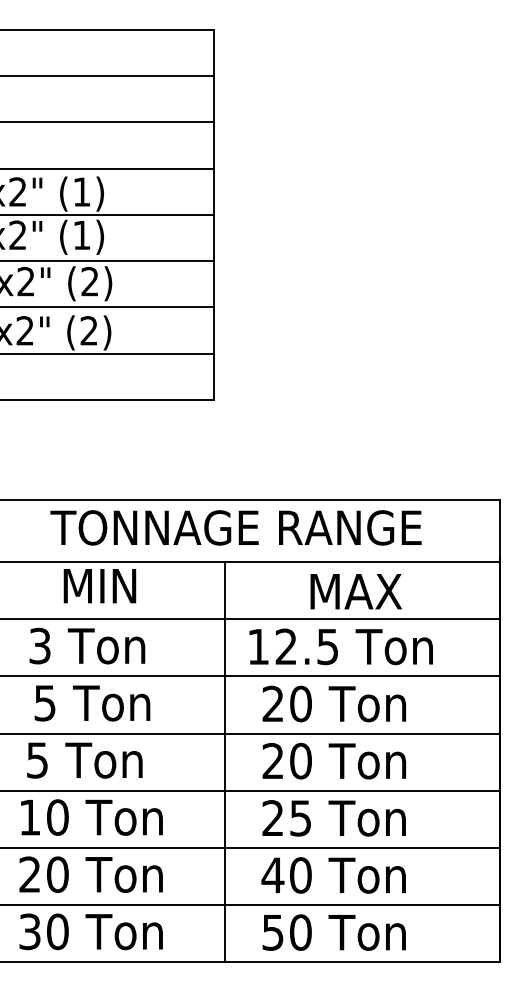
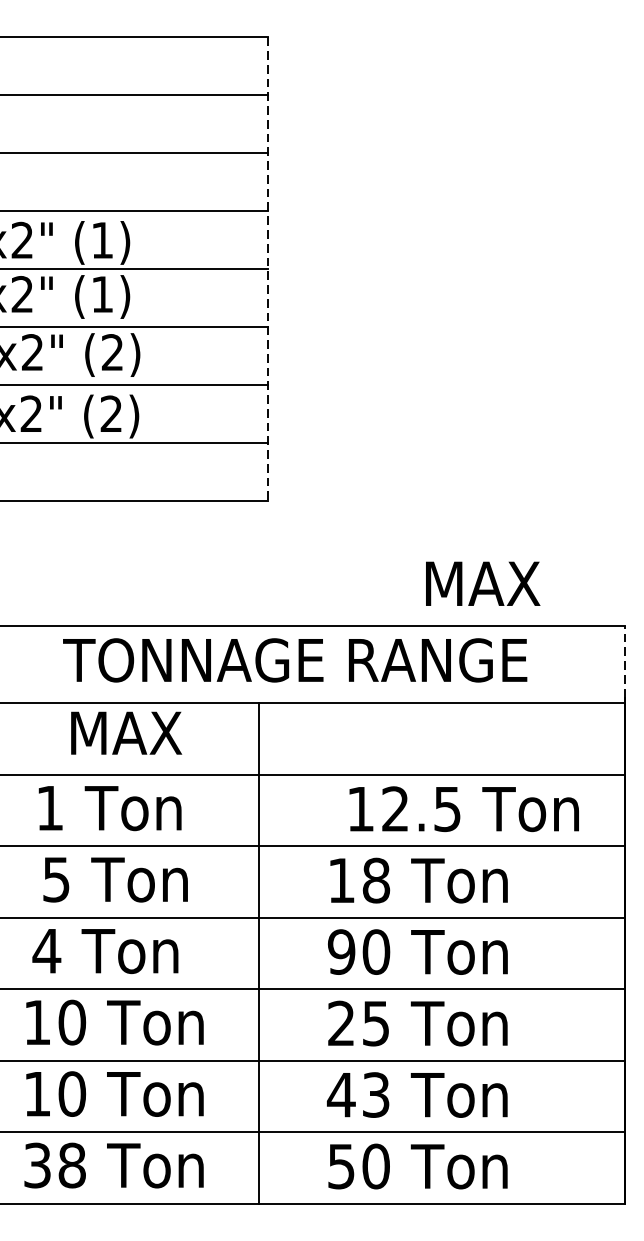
line: (213, 215) -> (266, 269), solid -> dashed
line: (499, 529) -> (624, 662), solid -> dashed
text: (101, 586) -> (126, 733), MIN -> MAX
text: (355, 591) -> (482, 583), moved
text: (39, 645) -> (49, 807), 3 -> 1
text: (340, 646) -> (463, 808), moved
text: (286, 703) -> (358, 879), 20 -> 18
text: (36, 760) -> (45, 951), 5 -> 4
text: (273, 761) -> (342, 952), 20 -> 90
line: (225, 762) -> (259, 953), moved
text: (29, 874) -> (36, 1093), 20 -> 10
text: (300, 875) -> (375, 1095), 40 -> 43
text: (57, 931) -> (71, 1165), 30 -> 38

